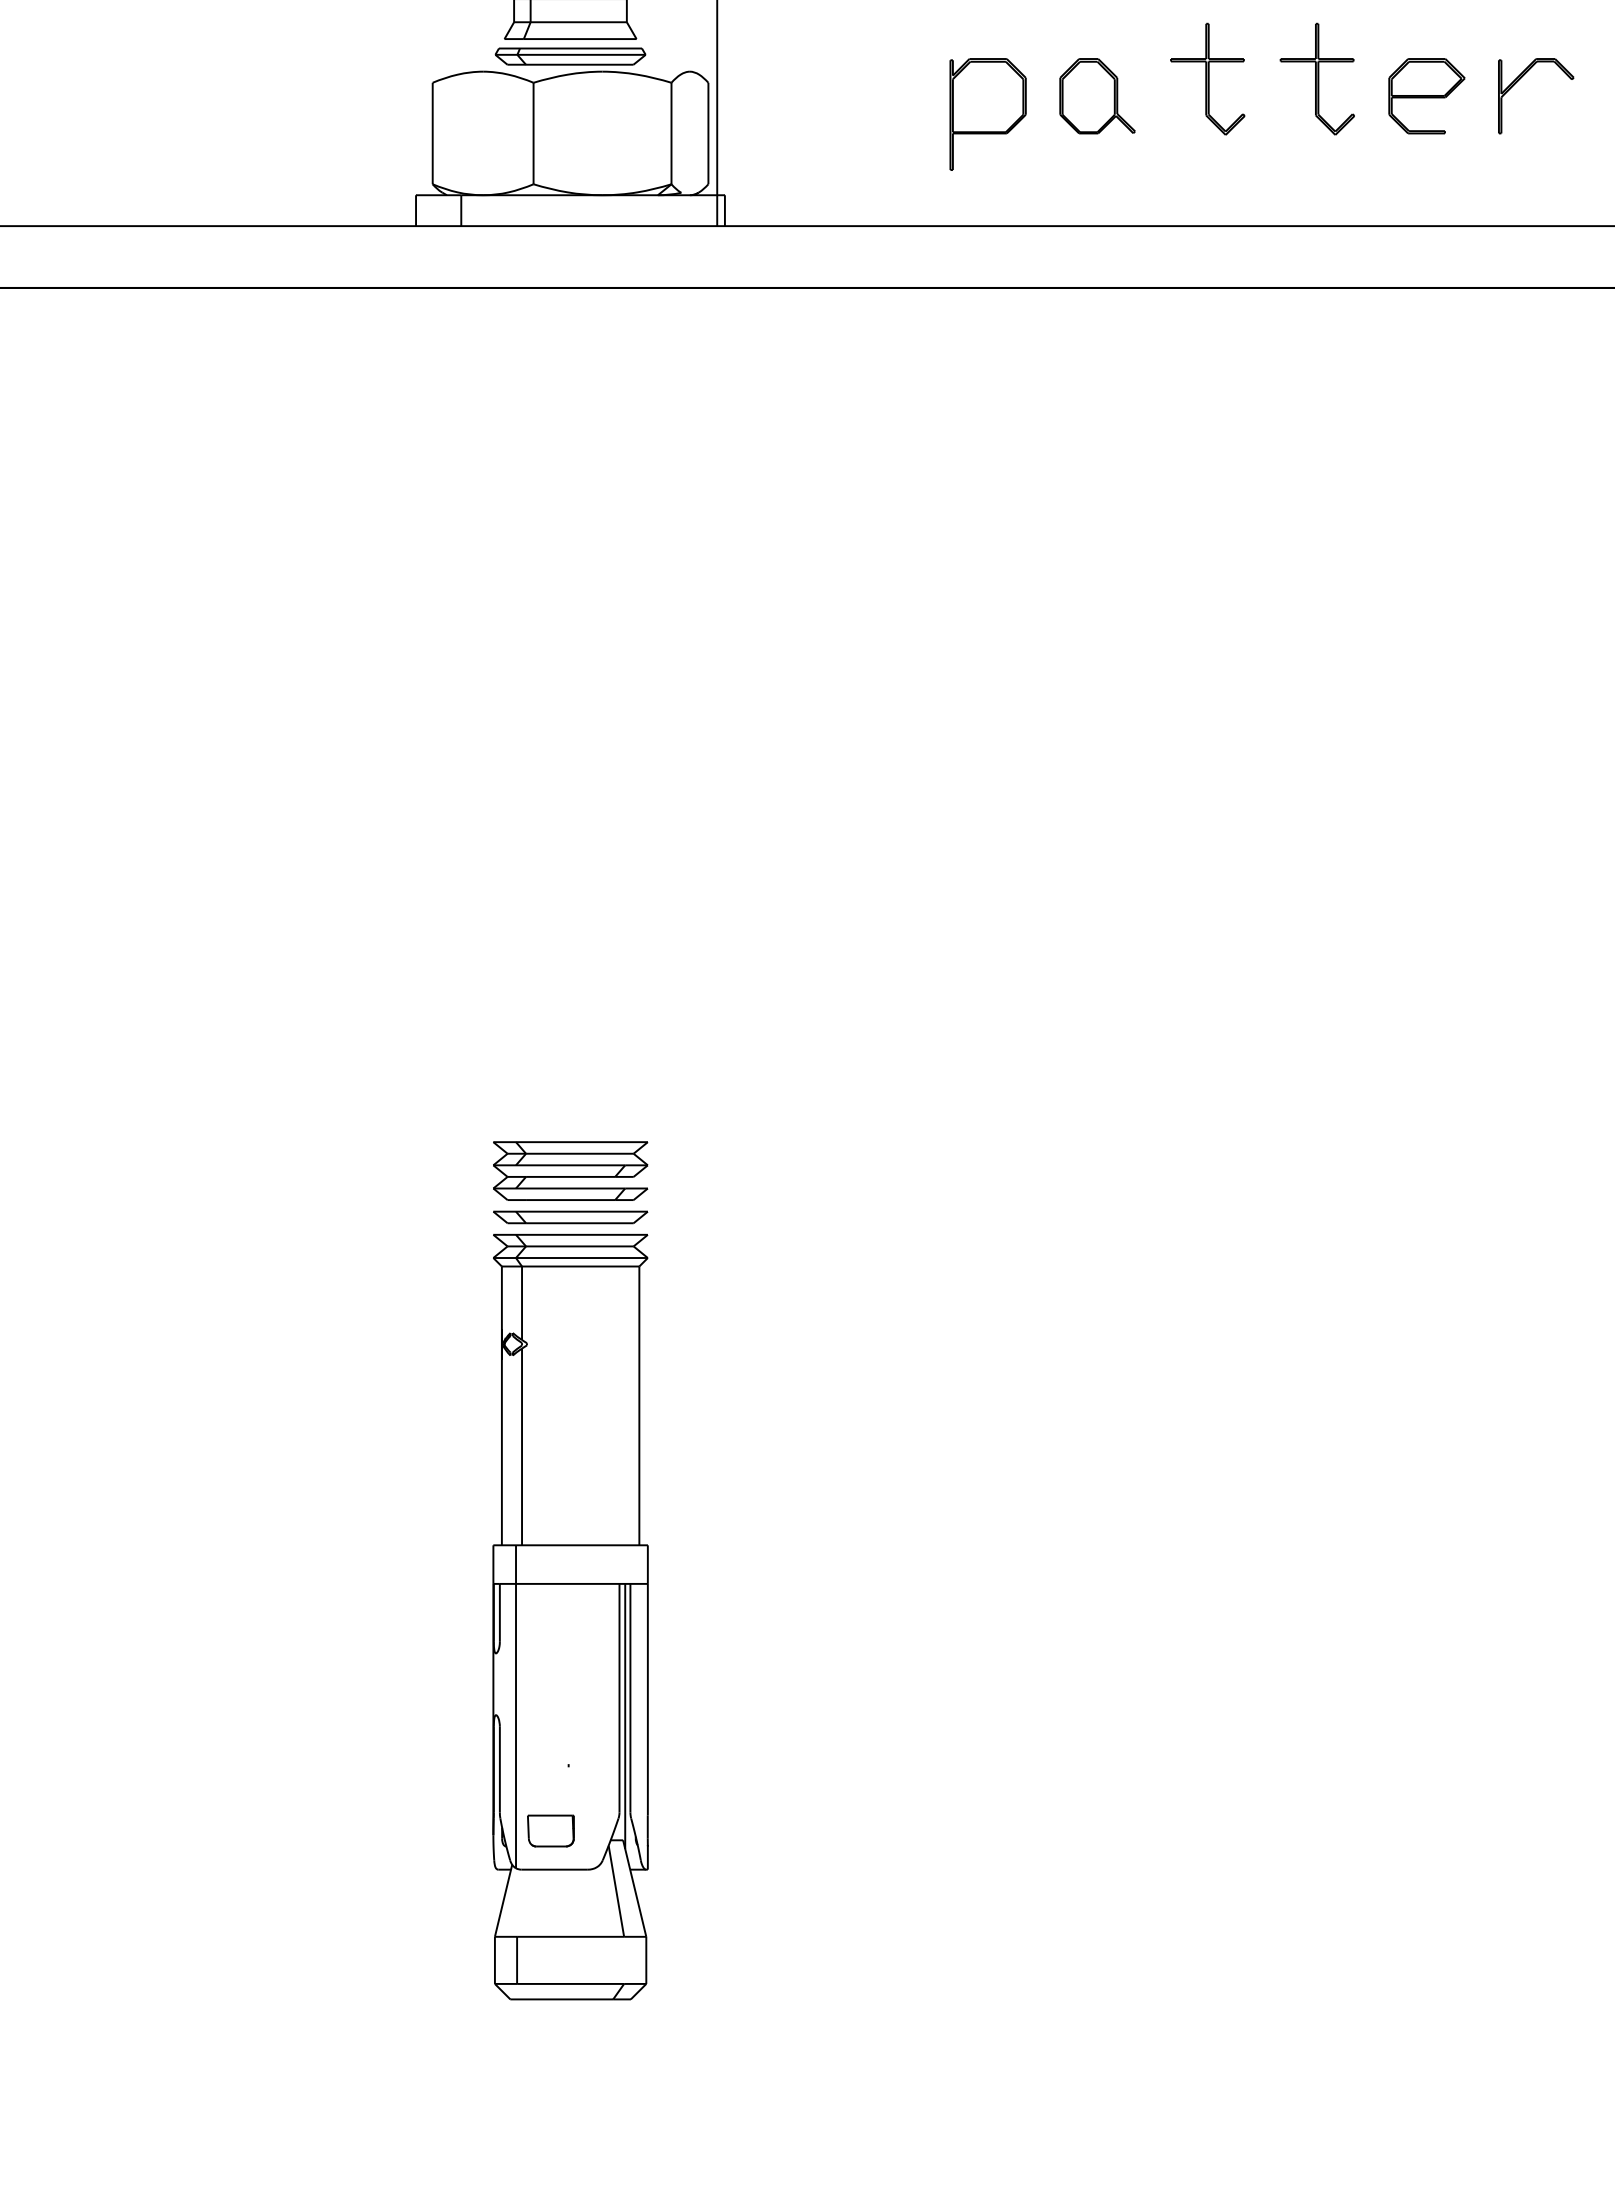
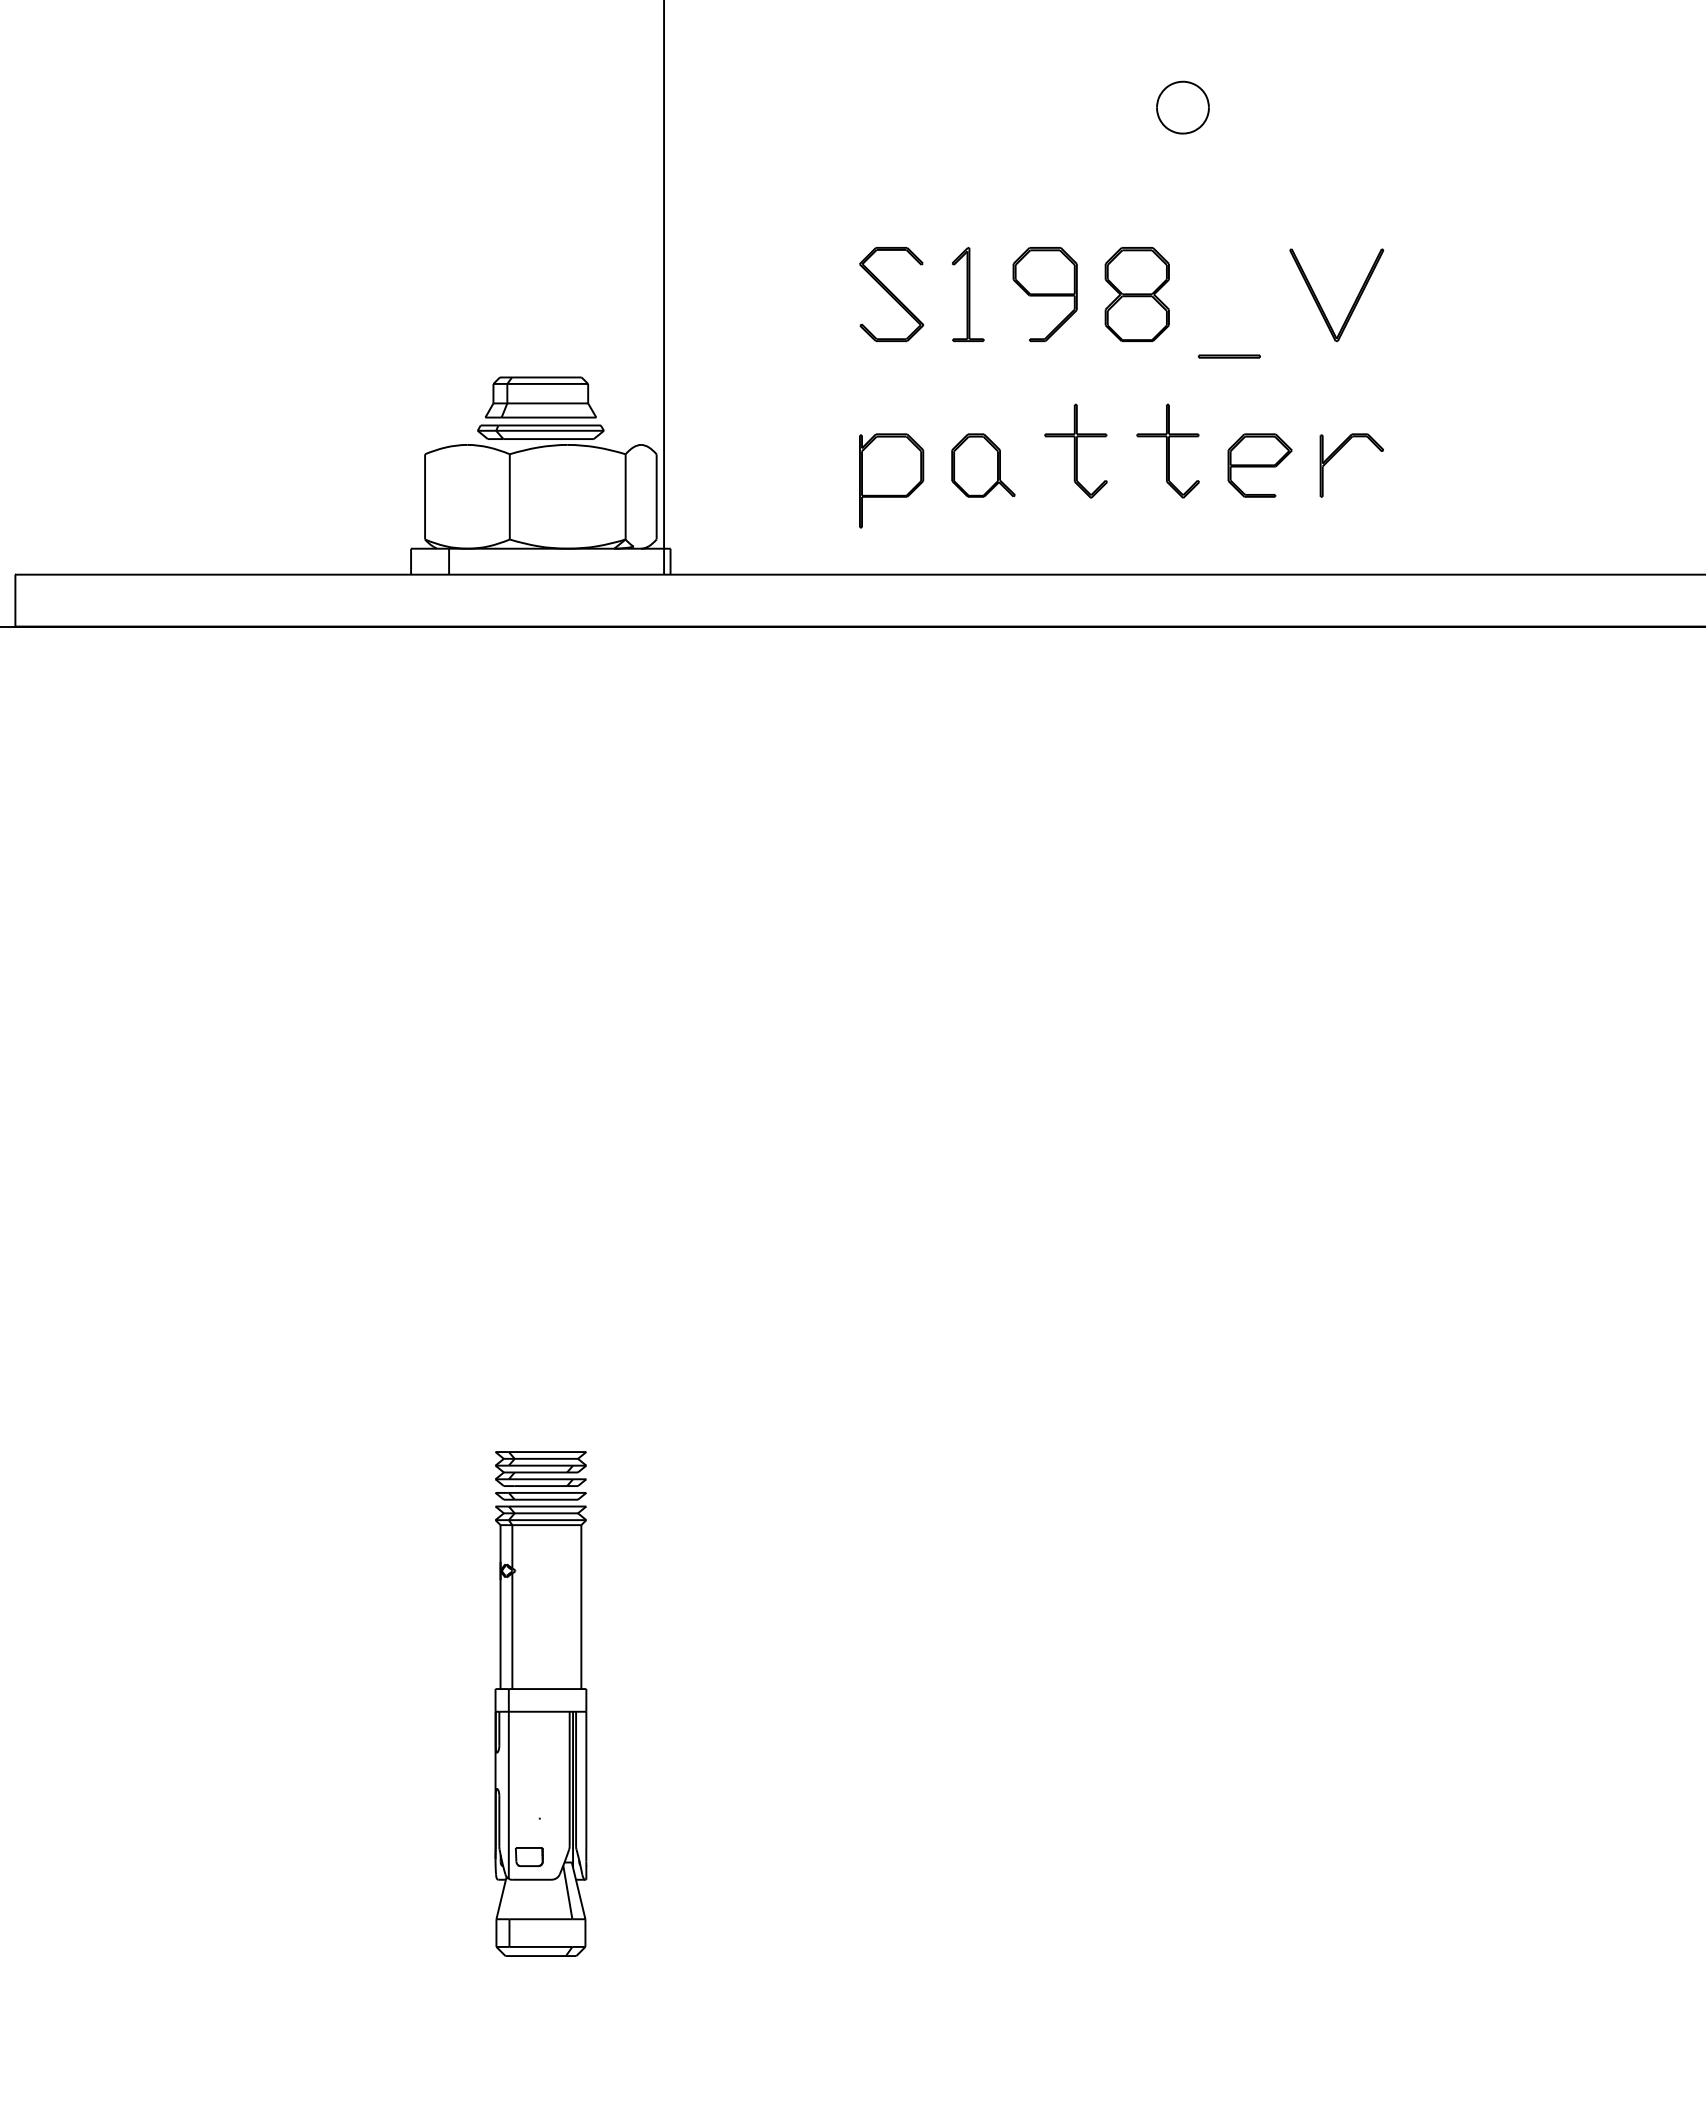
part: (570, 1570) -> (540, 1703), size x0.7

